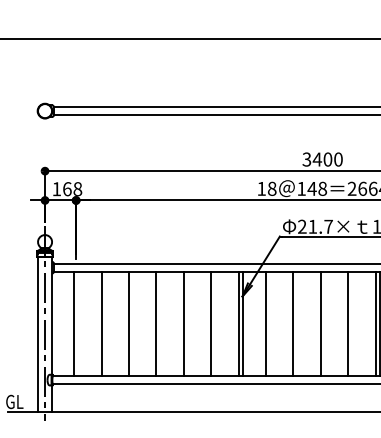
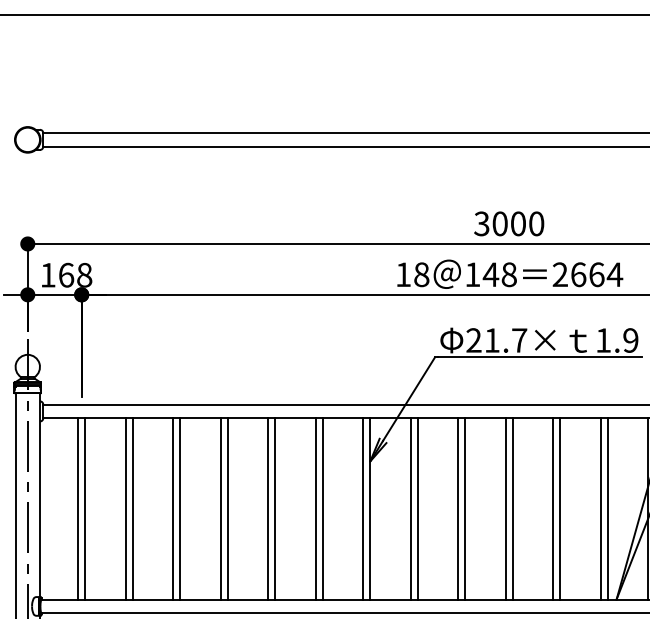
text: (317, 159) -> (500, 223), 3400 -> 3000
line: (78, 323) -> (85, 508), added
line: (105, 323) -> (132, 508), added
line: (132, 323) -> (179, 508), added
line: (160, 323) -> (227, 508), added
line: (187, 323) -> (274, 508), added
line: (215, 323) -> (323, 508), added
line: (269, 323) -> (417, 508), added
line: (297, 323) -> (465, 508), added
line: (324, 323) -> (512, 508), added
line: (352, 323) -> (560, 508), added

